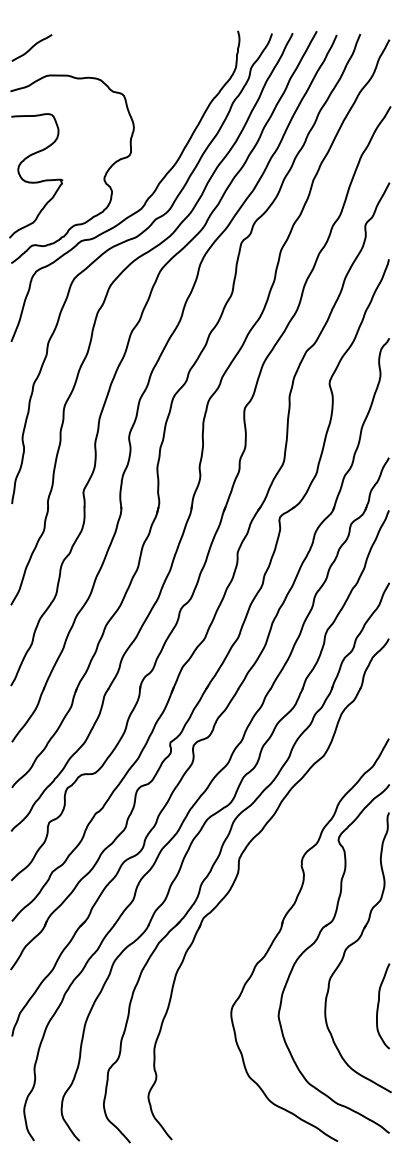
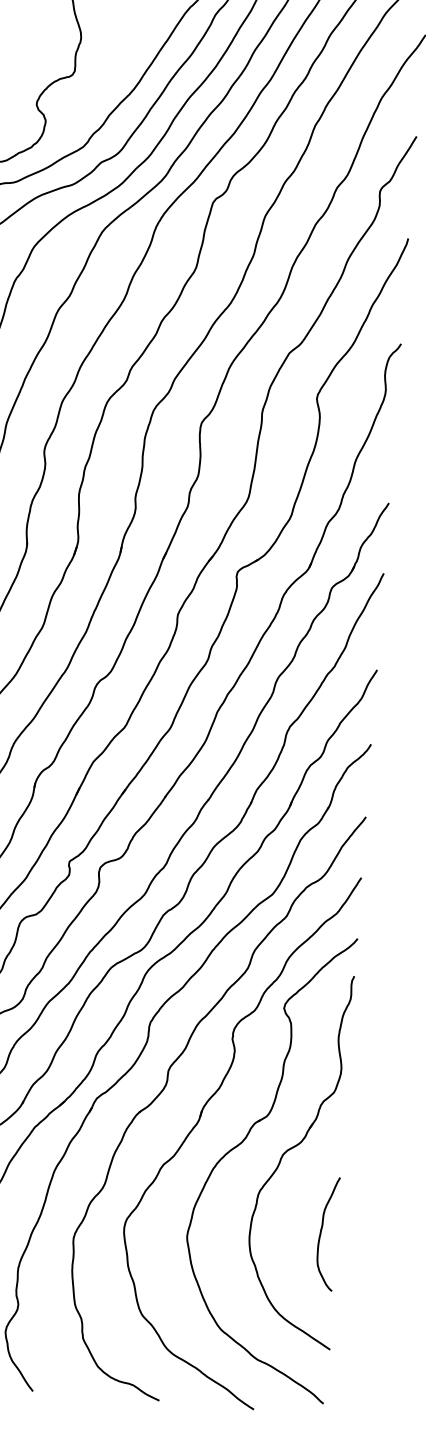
part: (255, 904) -> (167, 1085), added

